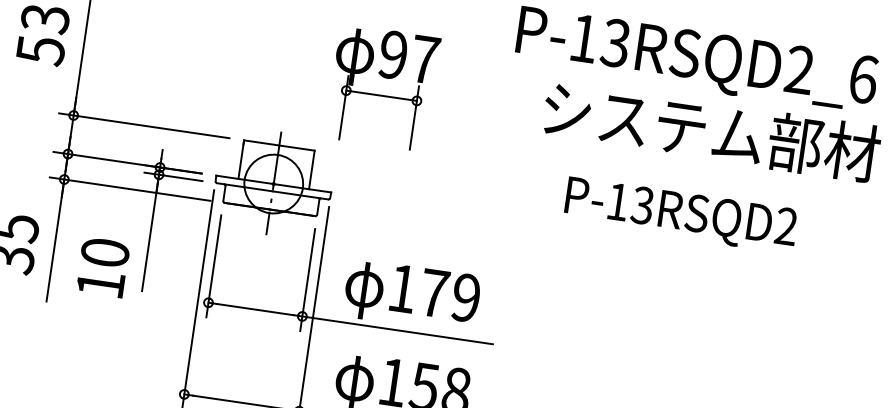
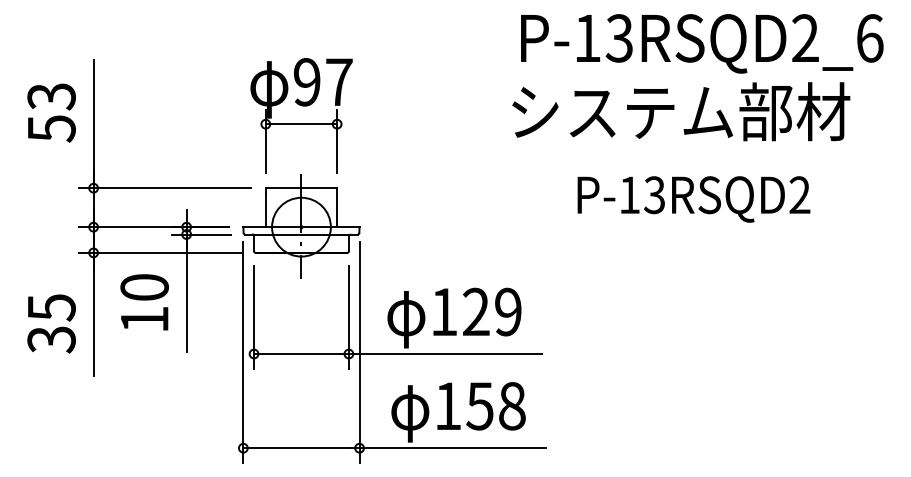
part: (381, 95) -> (301, 123), moved
text: (712, 131) -> (681, 111), moved
text: (680, 215) -> (693, 199), moved
text: (102, 267) -> (144, 302), moved
text: (434, 292) -> (476, 311), 179 -> 129

